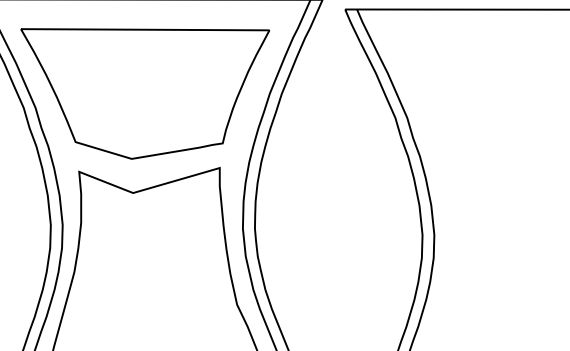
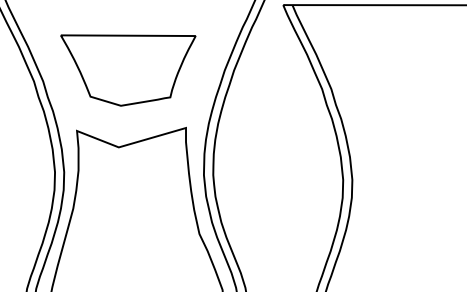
part: (145, 93) -> (128, 70), size x0.7

